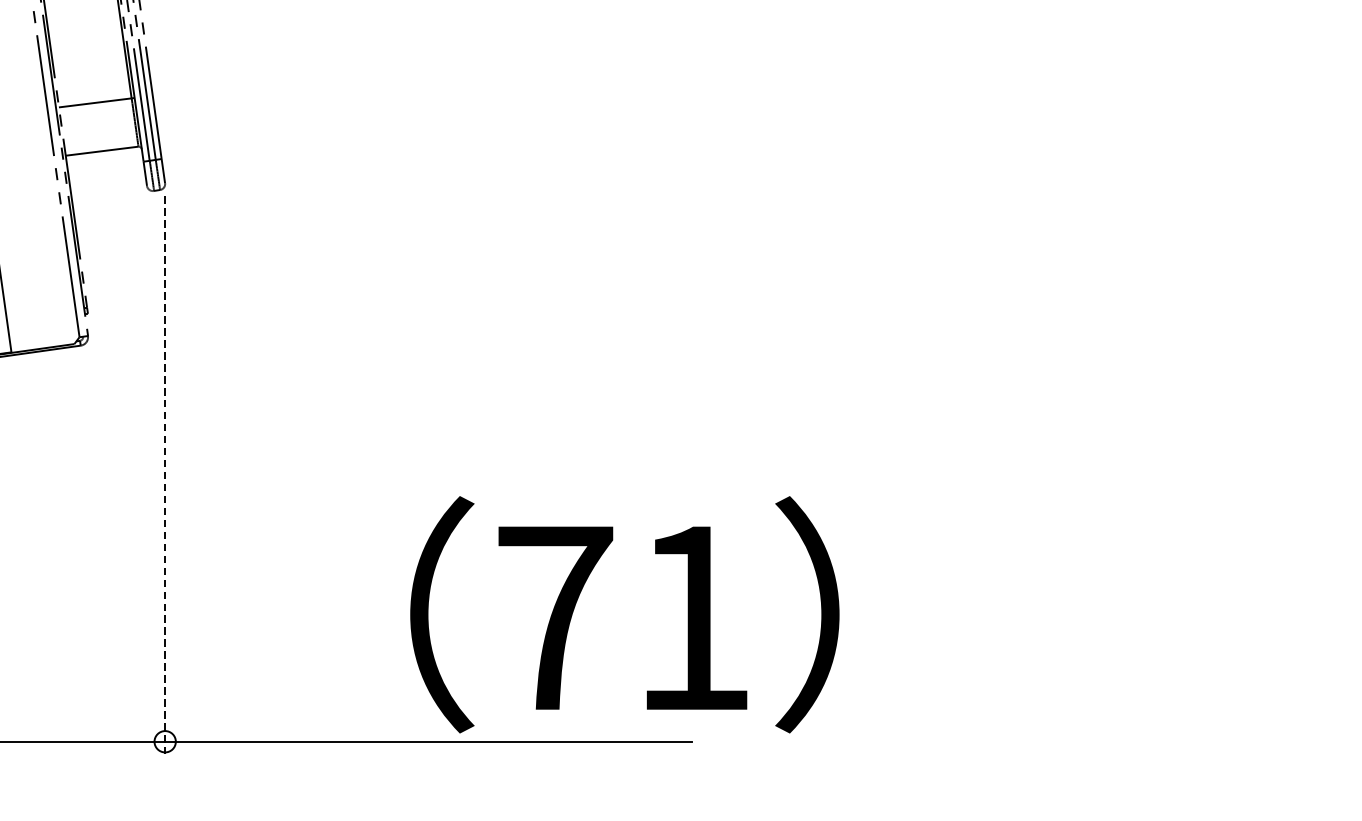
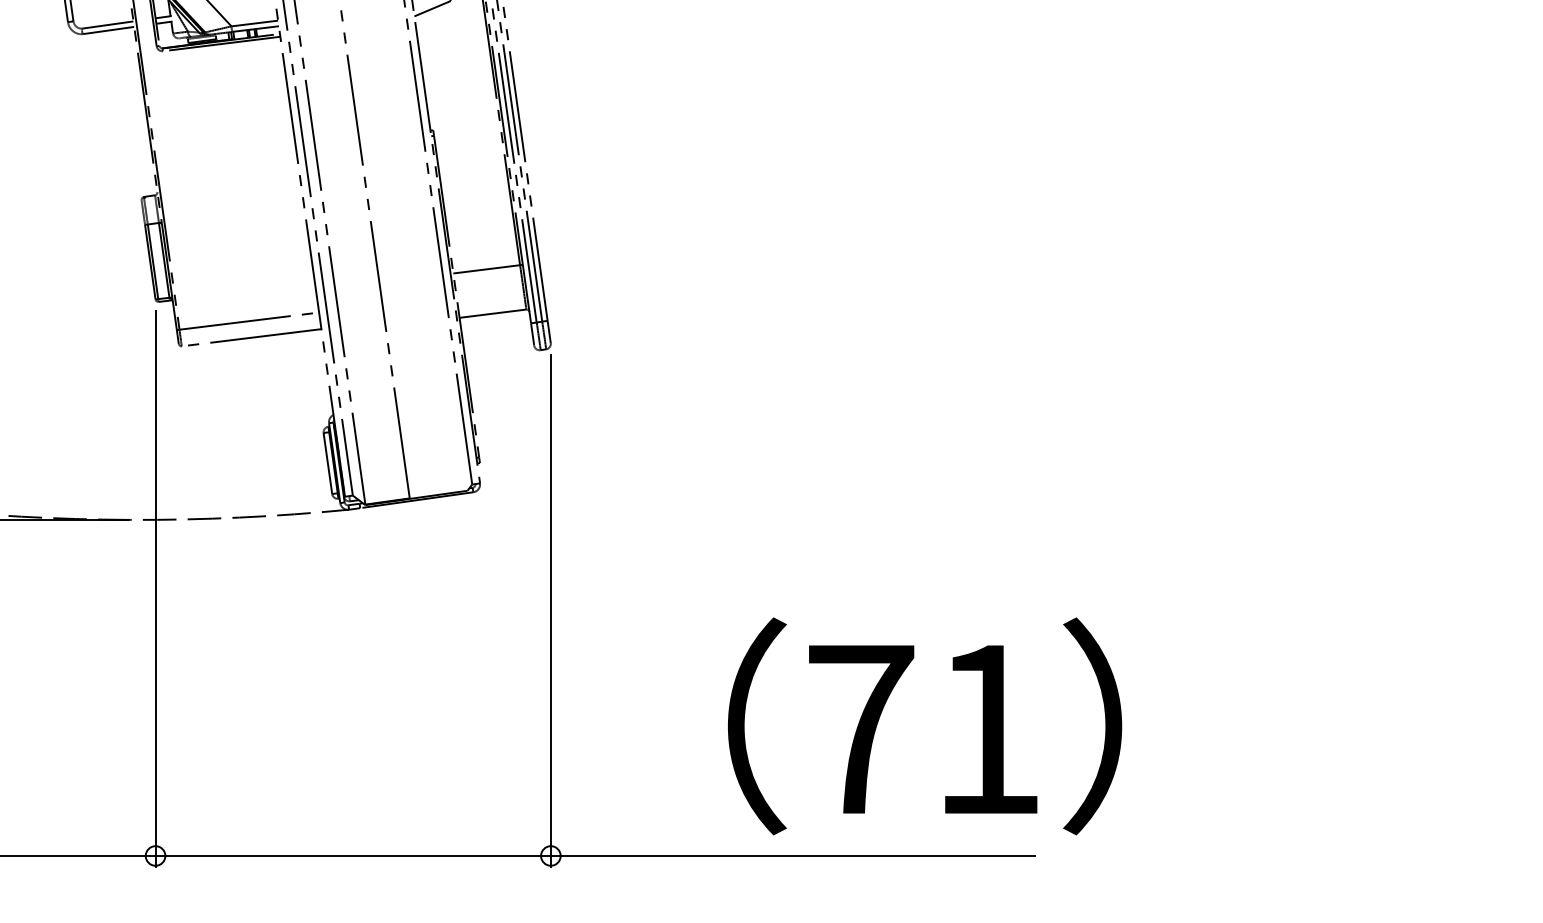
line: (164, 475) -> (550, 611), dashed -> solid
text: (625, 614) -> (925, 726), moved

